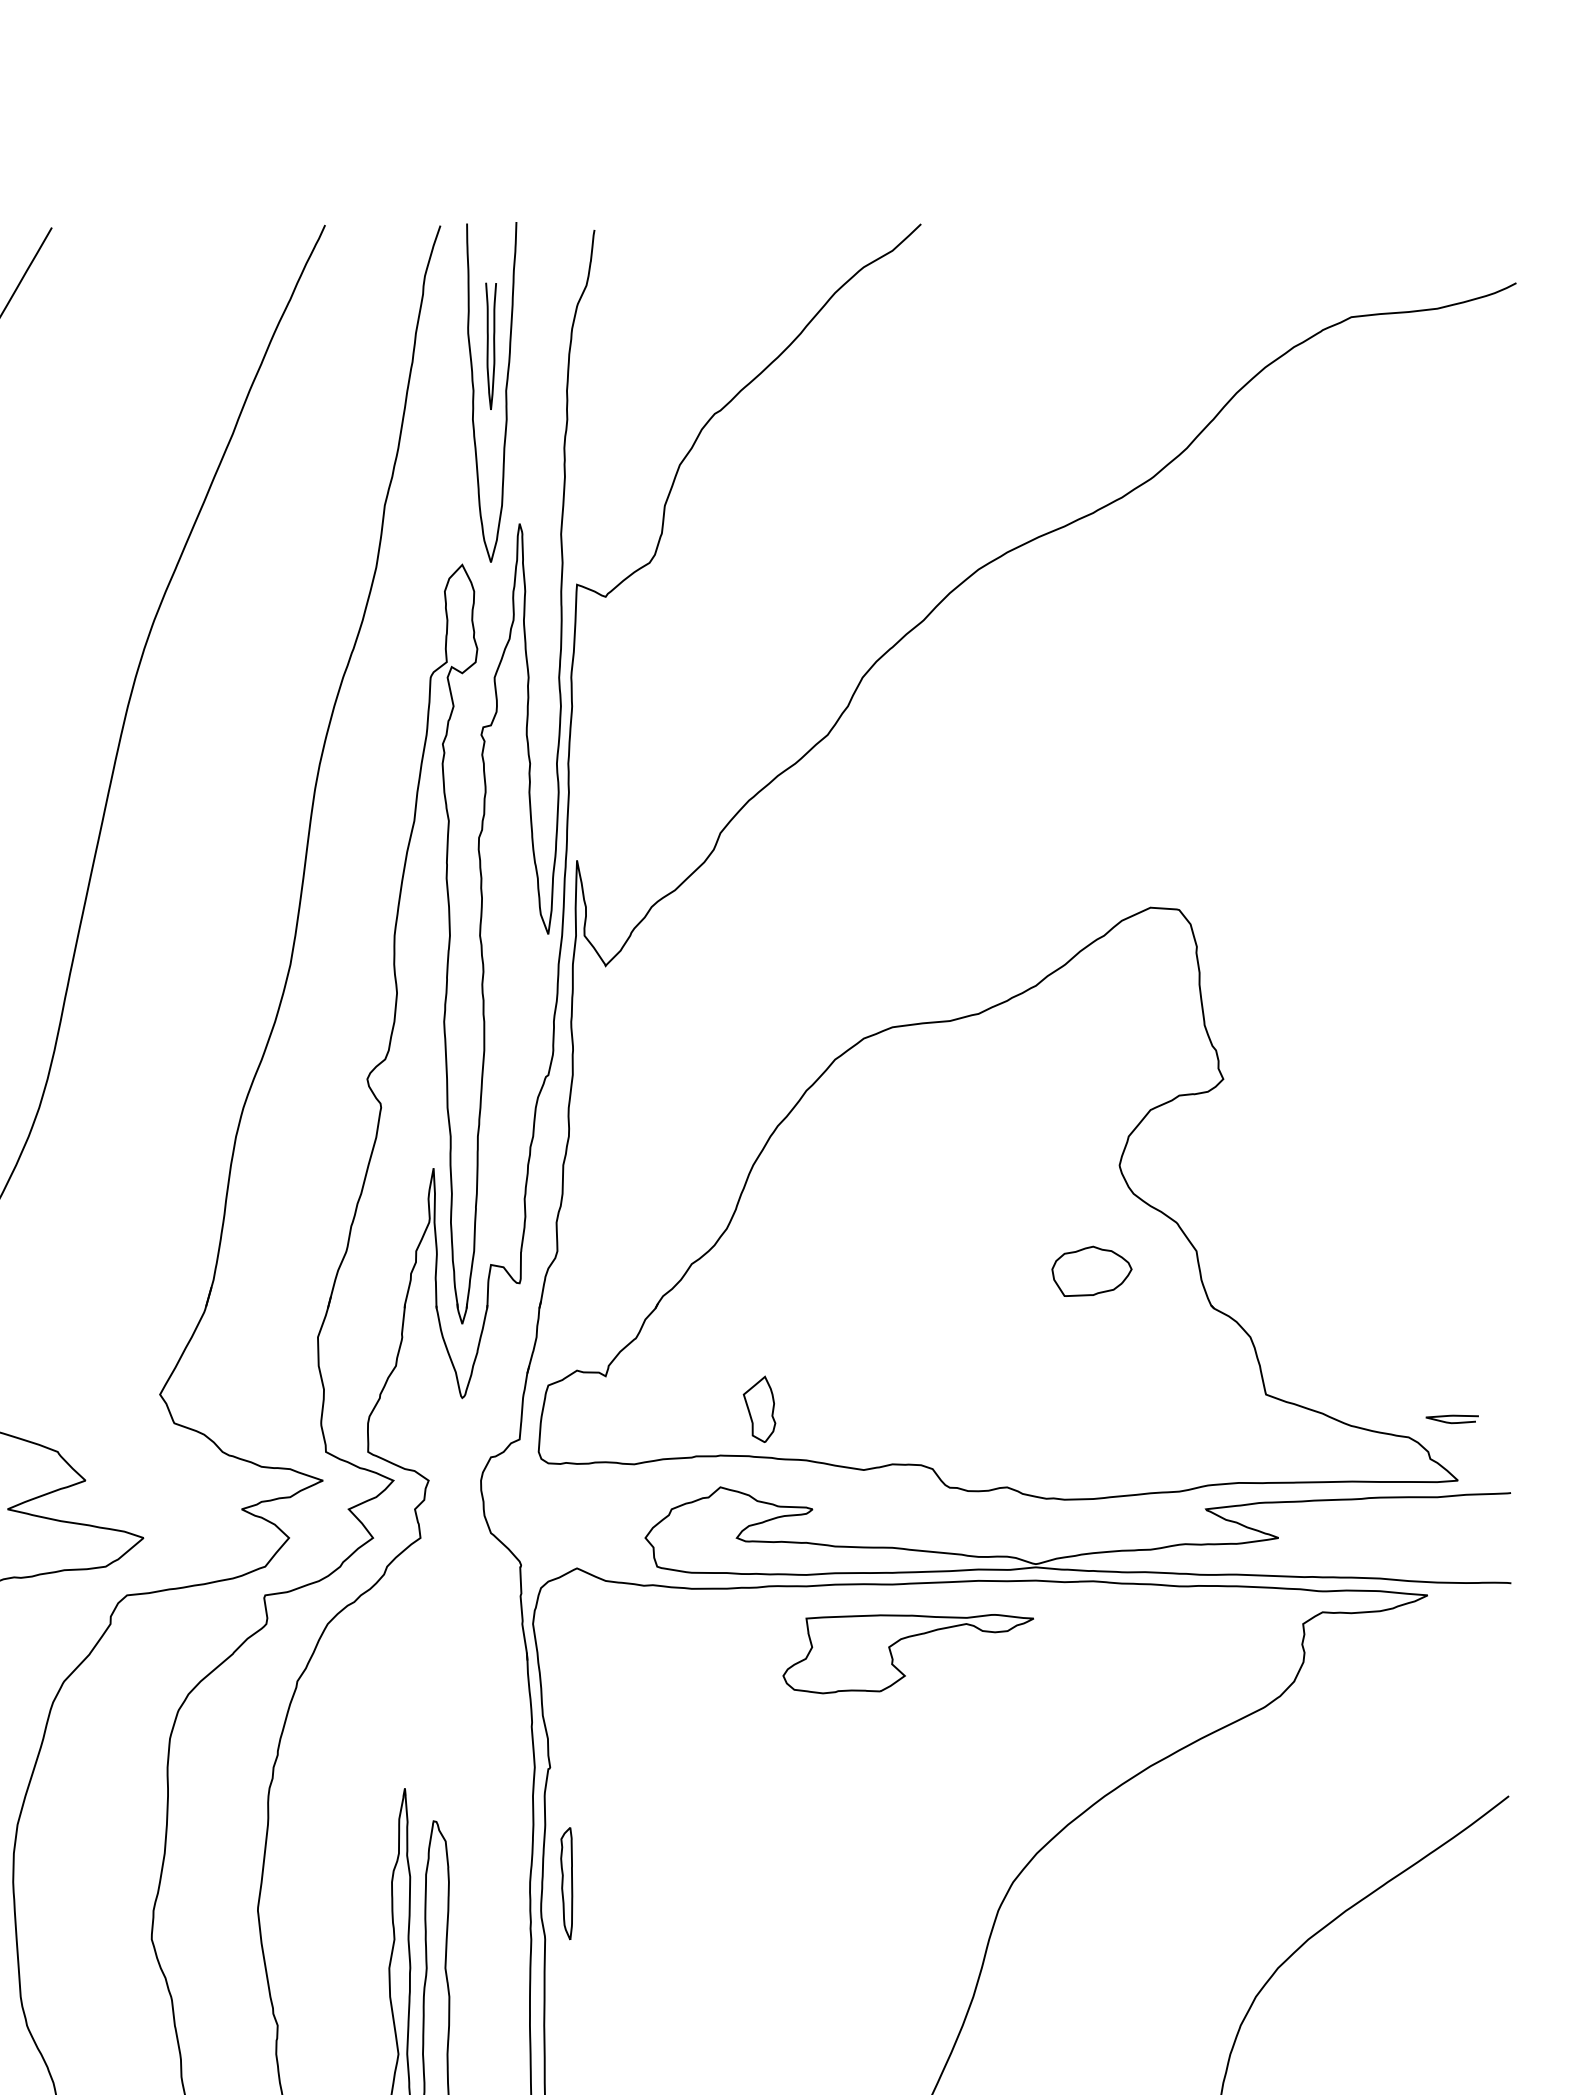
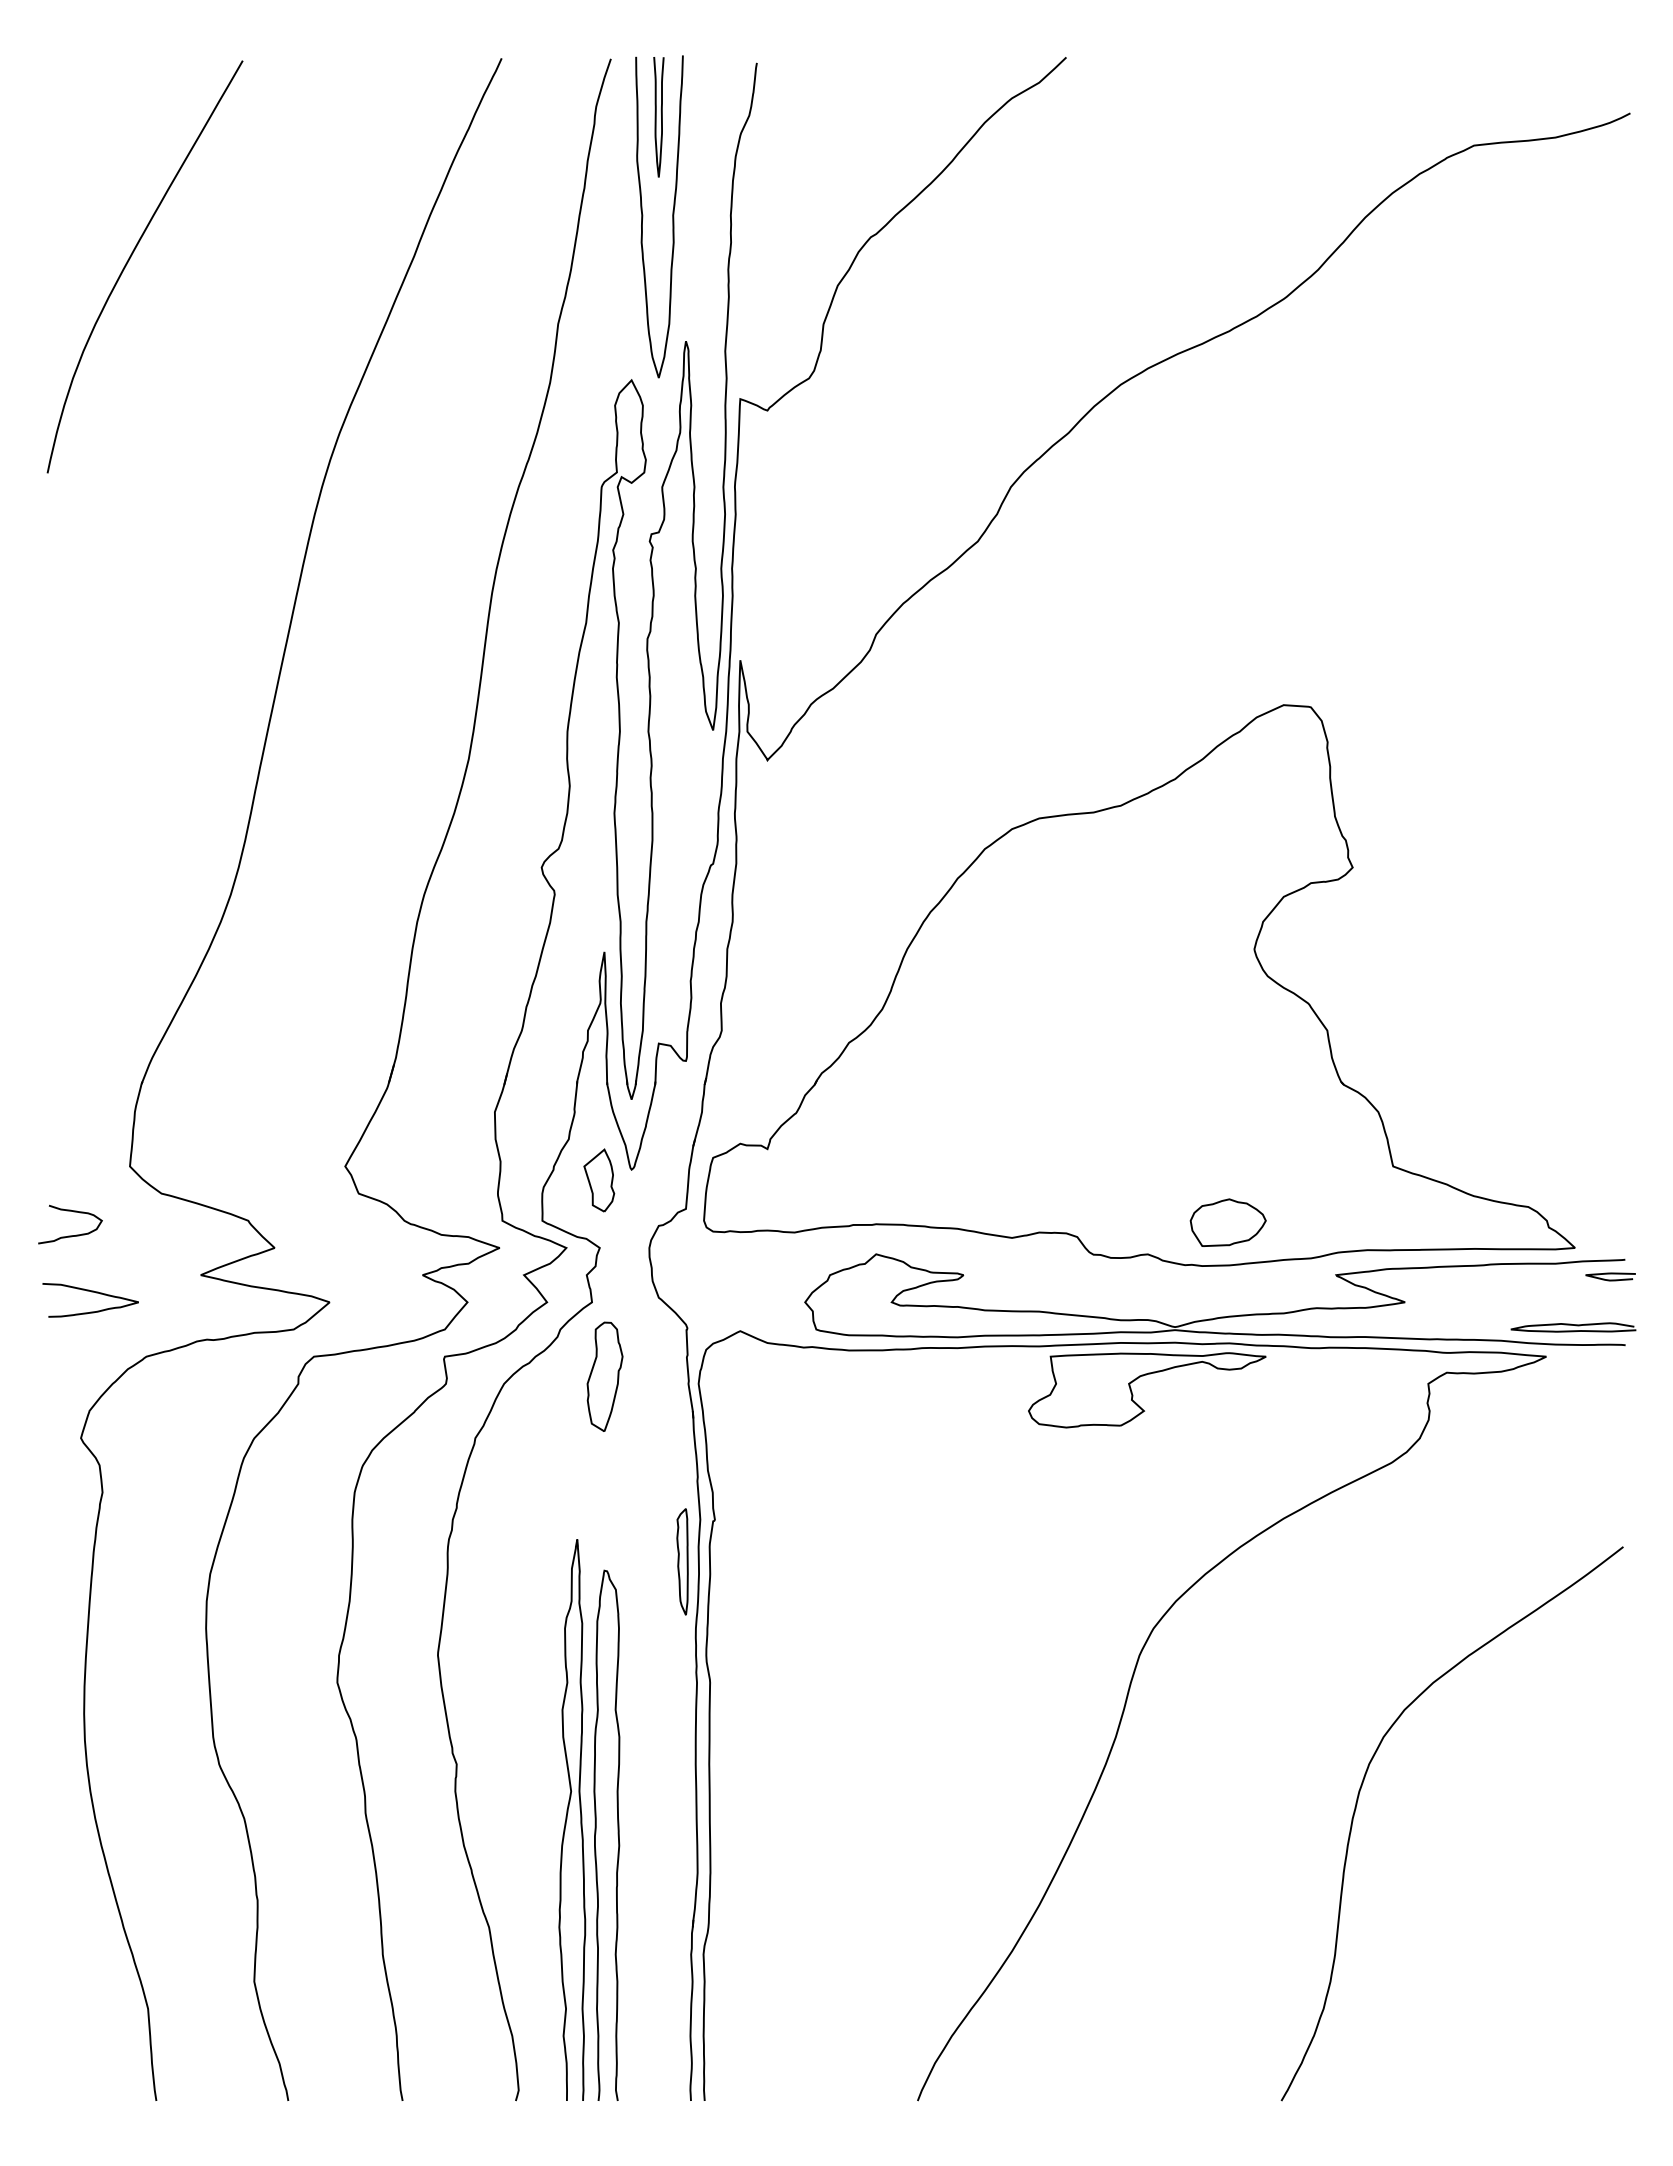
curve: (488, 346) -> (656, 117), moved
part: (1091, 1271) -> (1227, 1222), moved
part: (759, 1409) -> (599, 1180), moved
curve: (1452, 1416) -> (1610, 1274), moved
curve: (1456, 1562) -> (1573, 1325), added
part: (433, 1616) -> (604, 1376), added
part: (904, 1639) -> (1143, 1376), moved
part: (566, 1883) -> (682, 1561), moved

